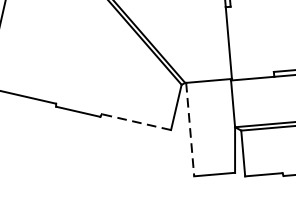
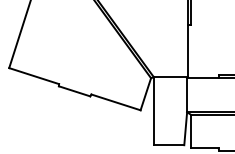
line: (137, 122) -> (116, 102), dashed -> solid
line: (190, 130) -> (154, 111), dashed -> solid

